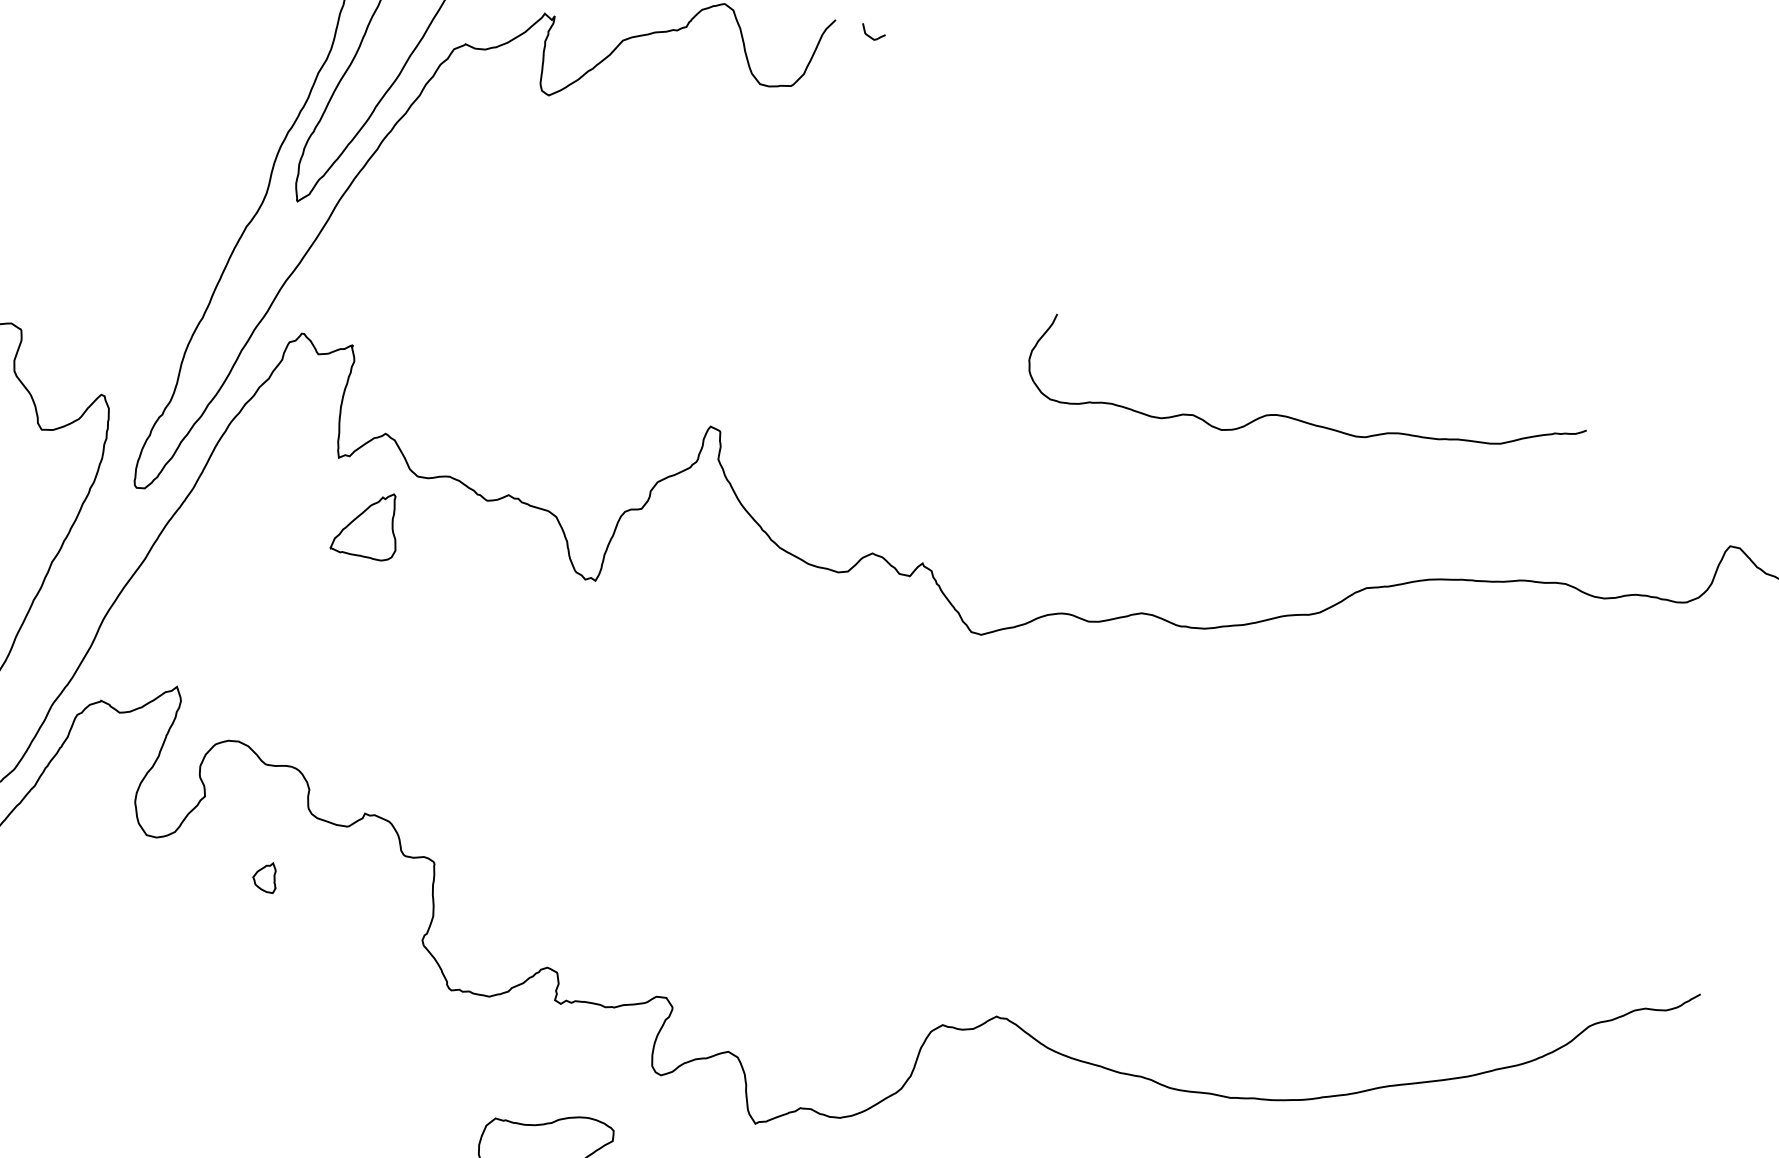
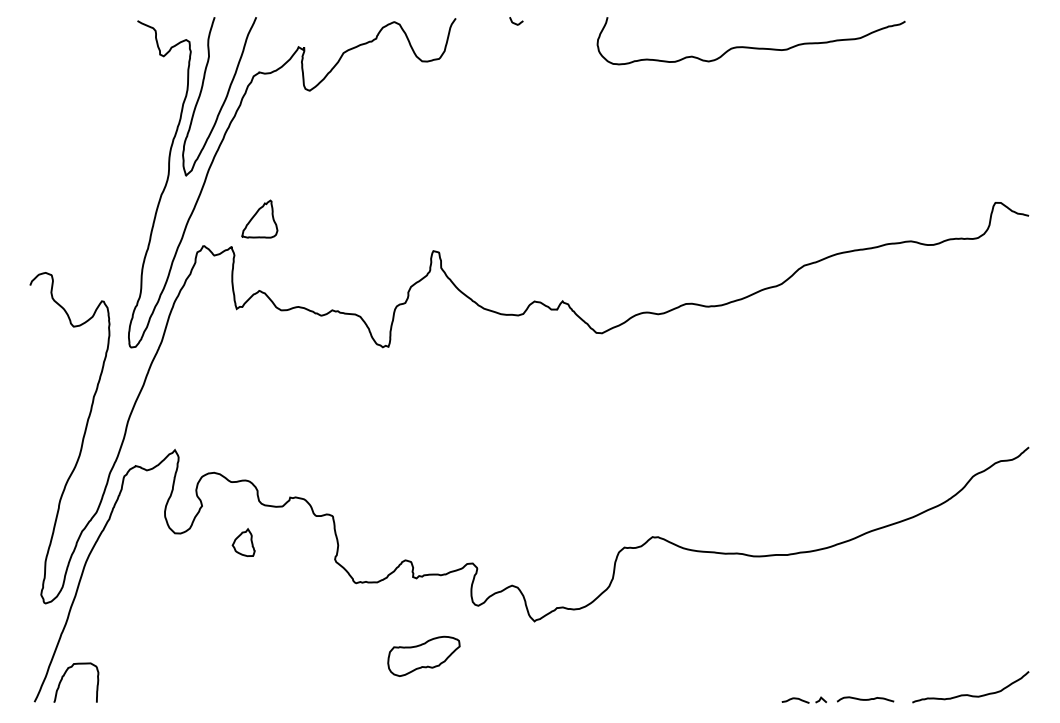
curve: (871, 34) -> (515, 22), moved
curve: (1299, 418) -> (749, 46), moved
part: (367, 522) -> (259, 218), moved
part: (265, 876) -> (243, 542), size x1.67

